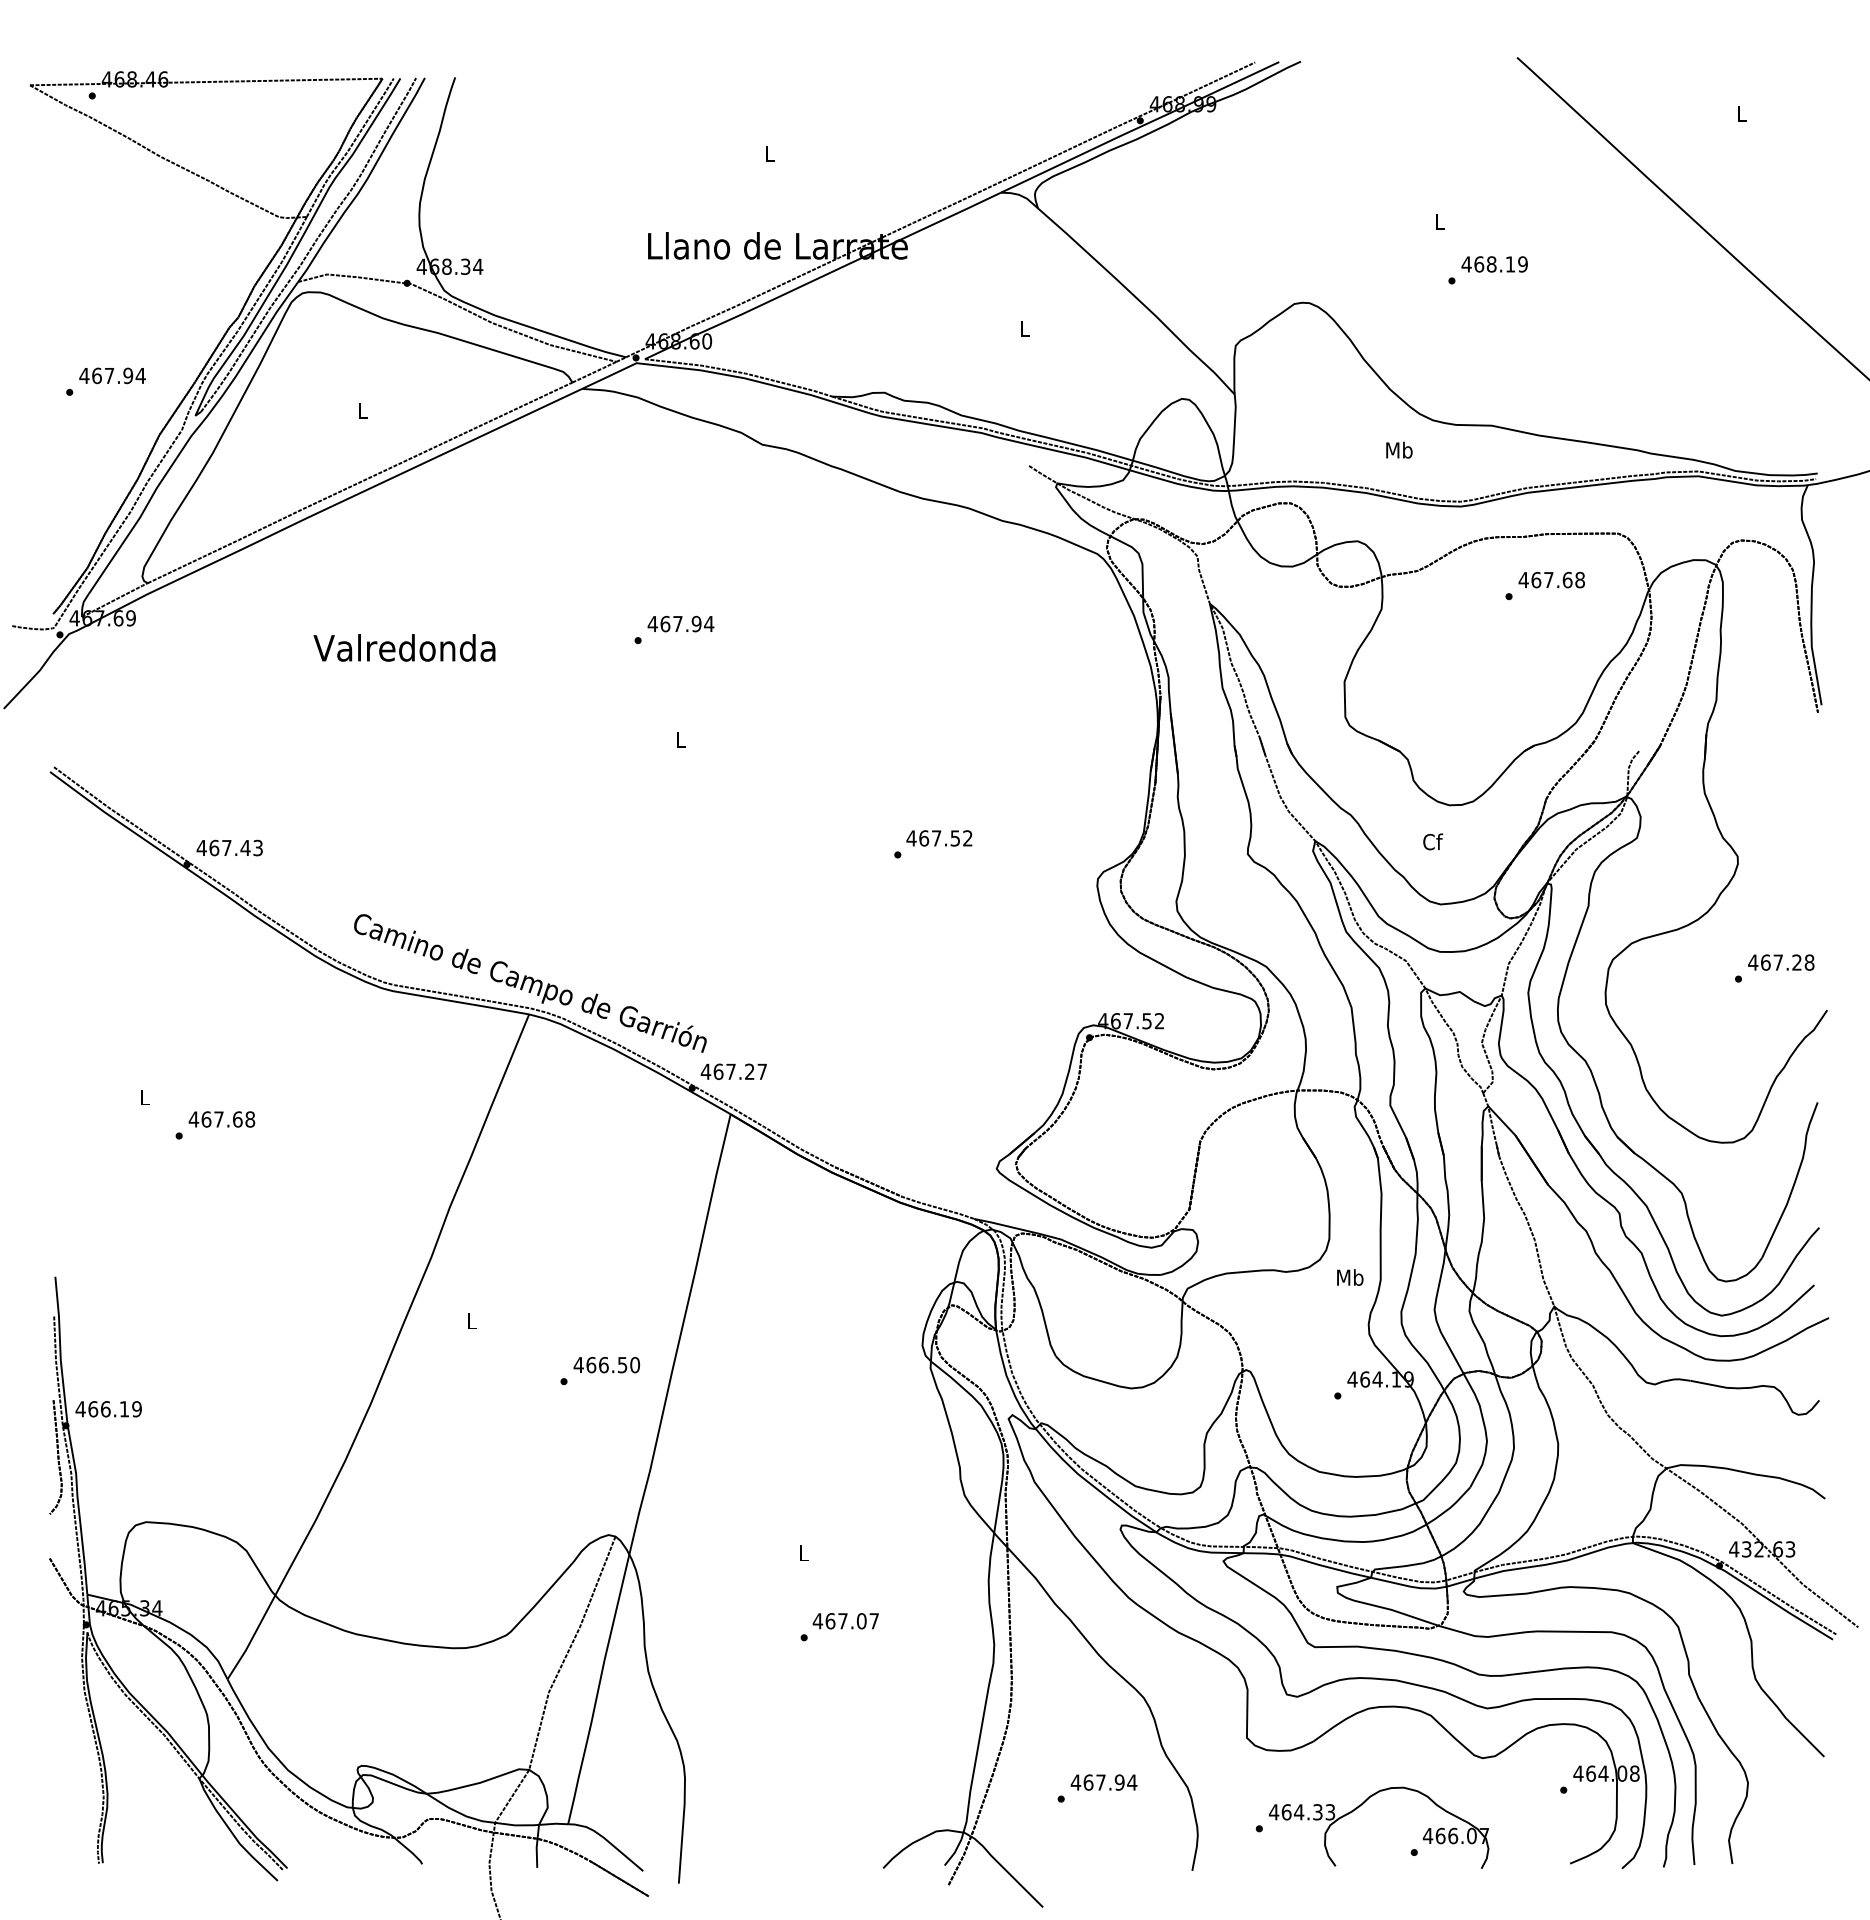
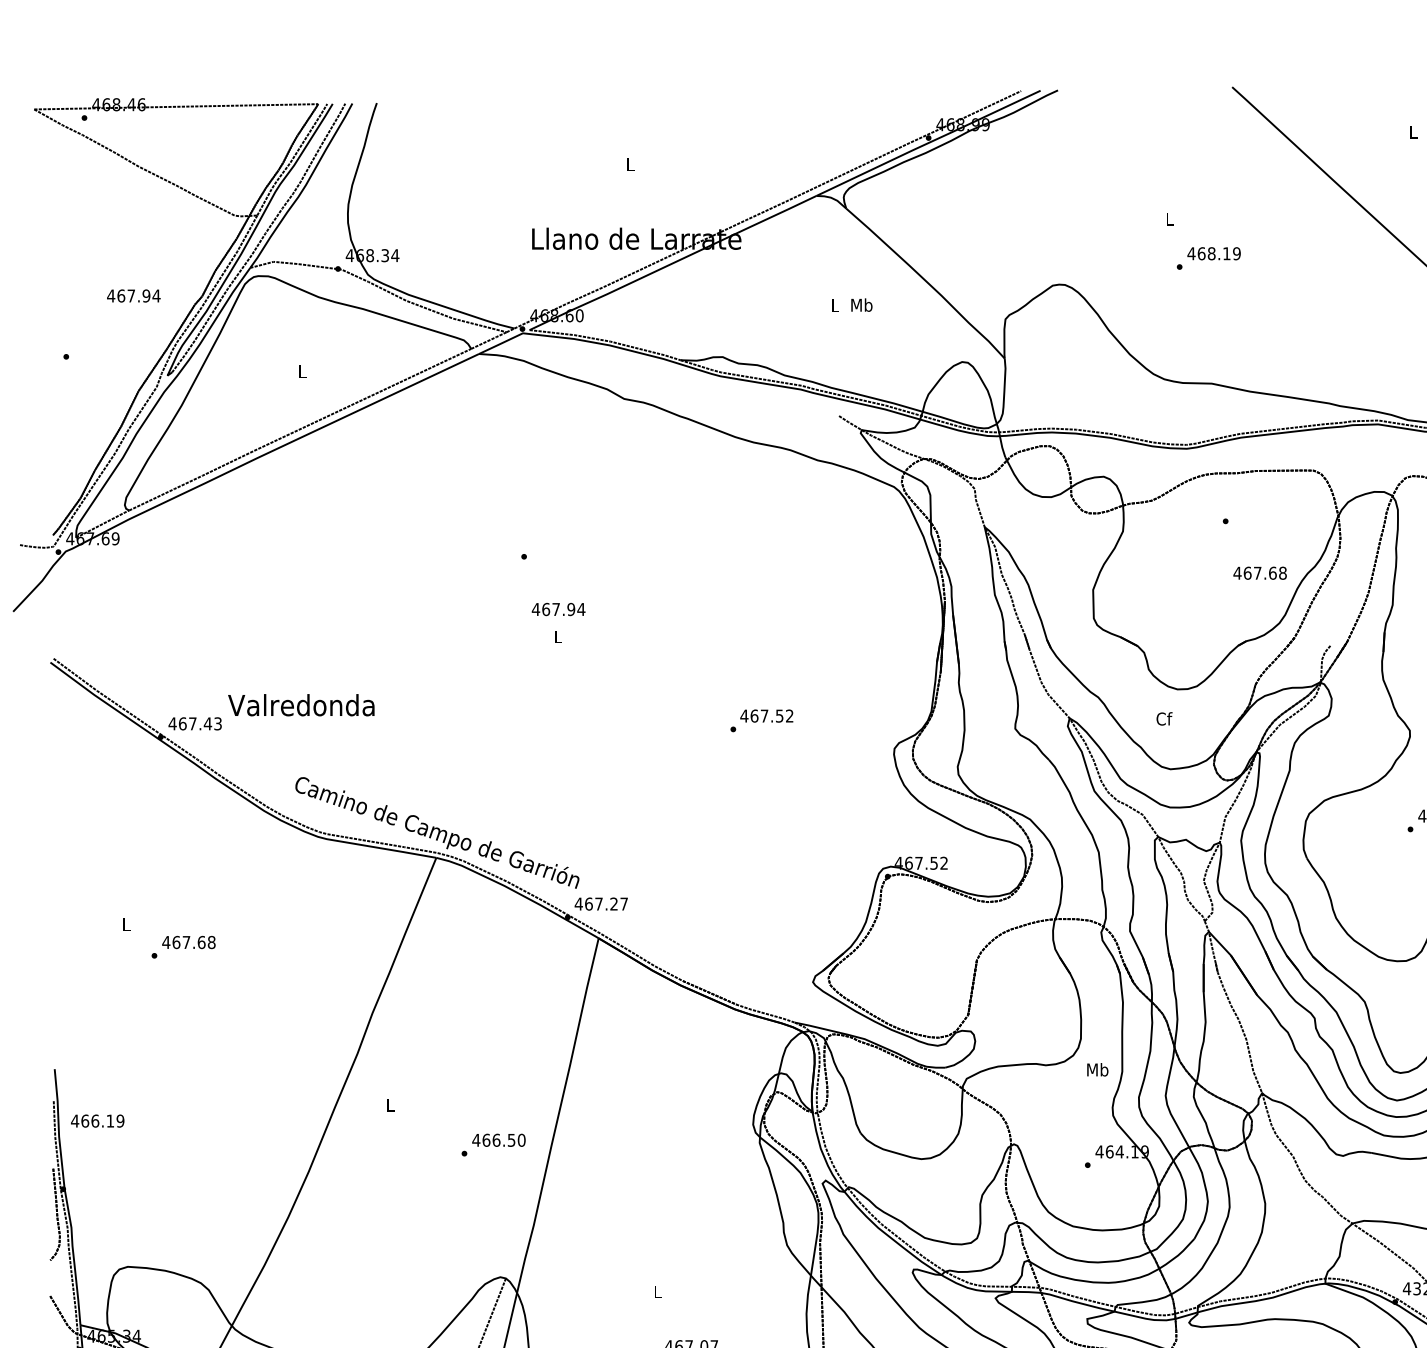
text: (112, 375) -> (133, 295), moved
text: (1399, 449) -> (861, 304), moved
text: (1551, 580) -> (1259, 573), moved
text: (680, 623) -> (558, 609), moved
text: (404, 647) -> (301, 704), moved
text: (108, 1409) -> (97, 1121), moved

